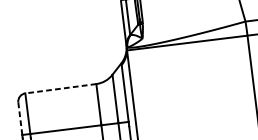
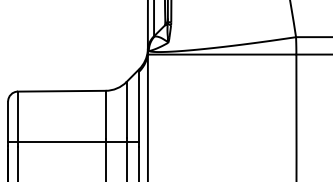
line: (60, 89) -> (61, 91), dashed -> solid
line: (20, 119) -> (8, 122), dashed -> solid

